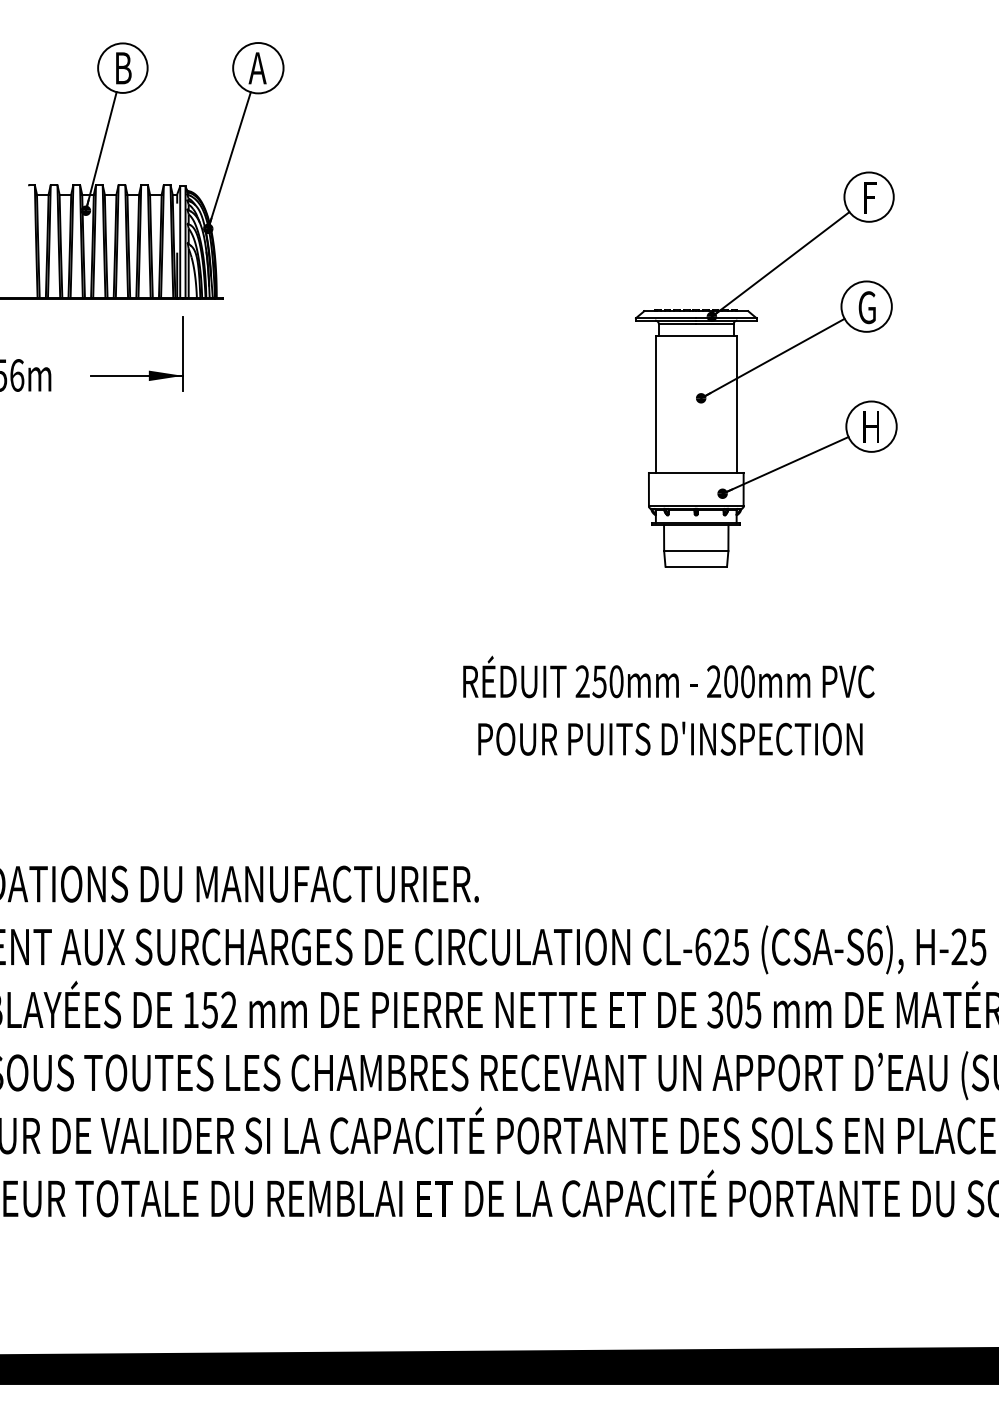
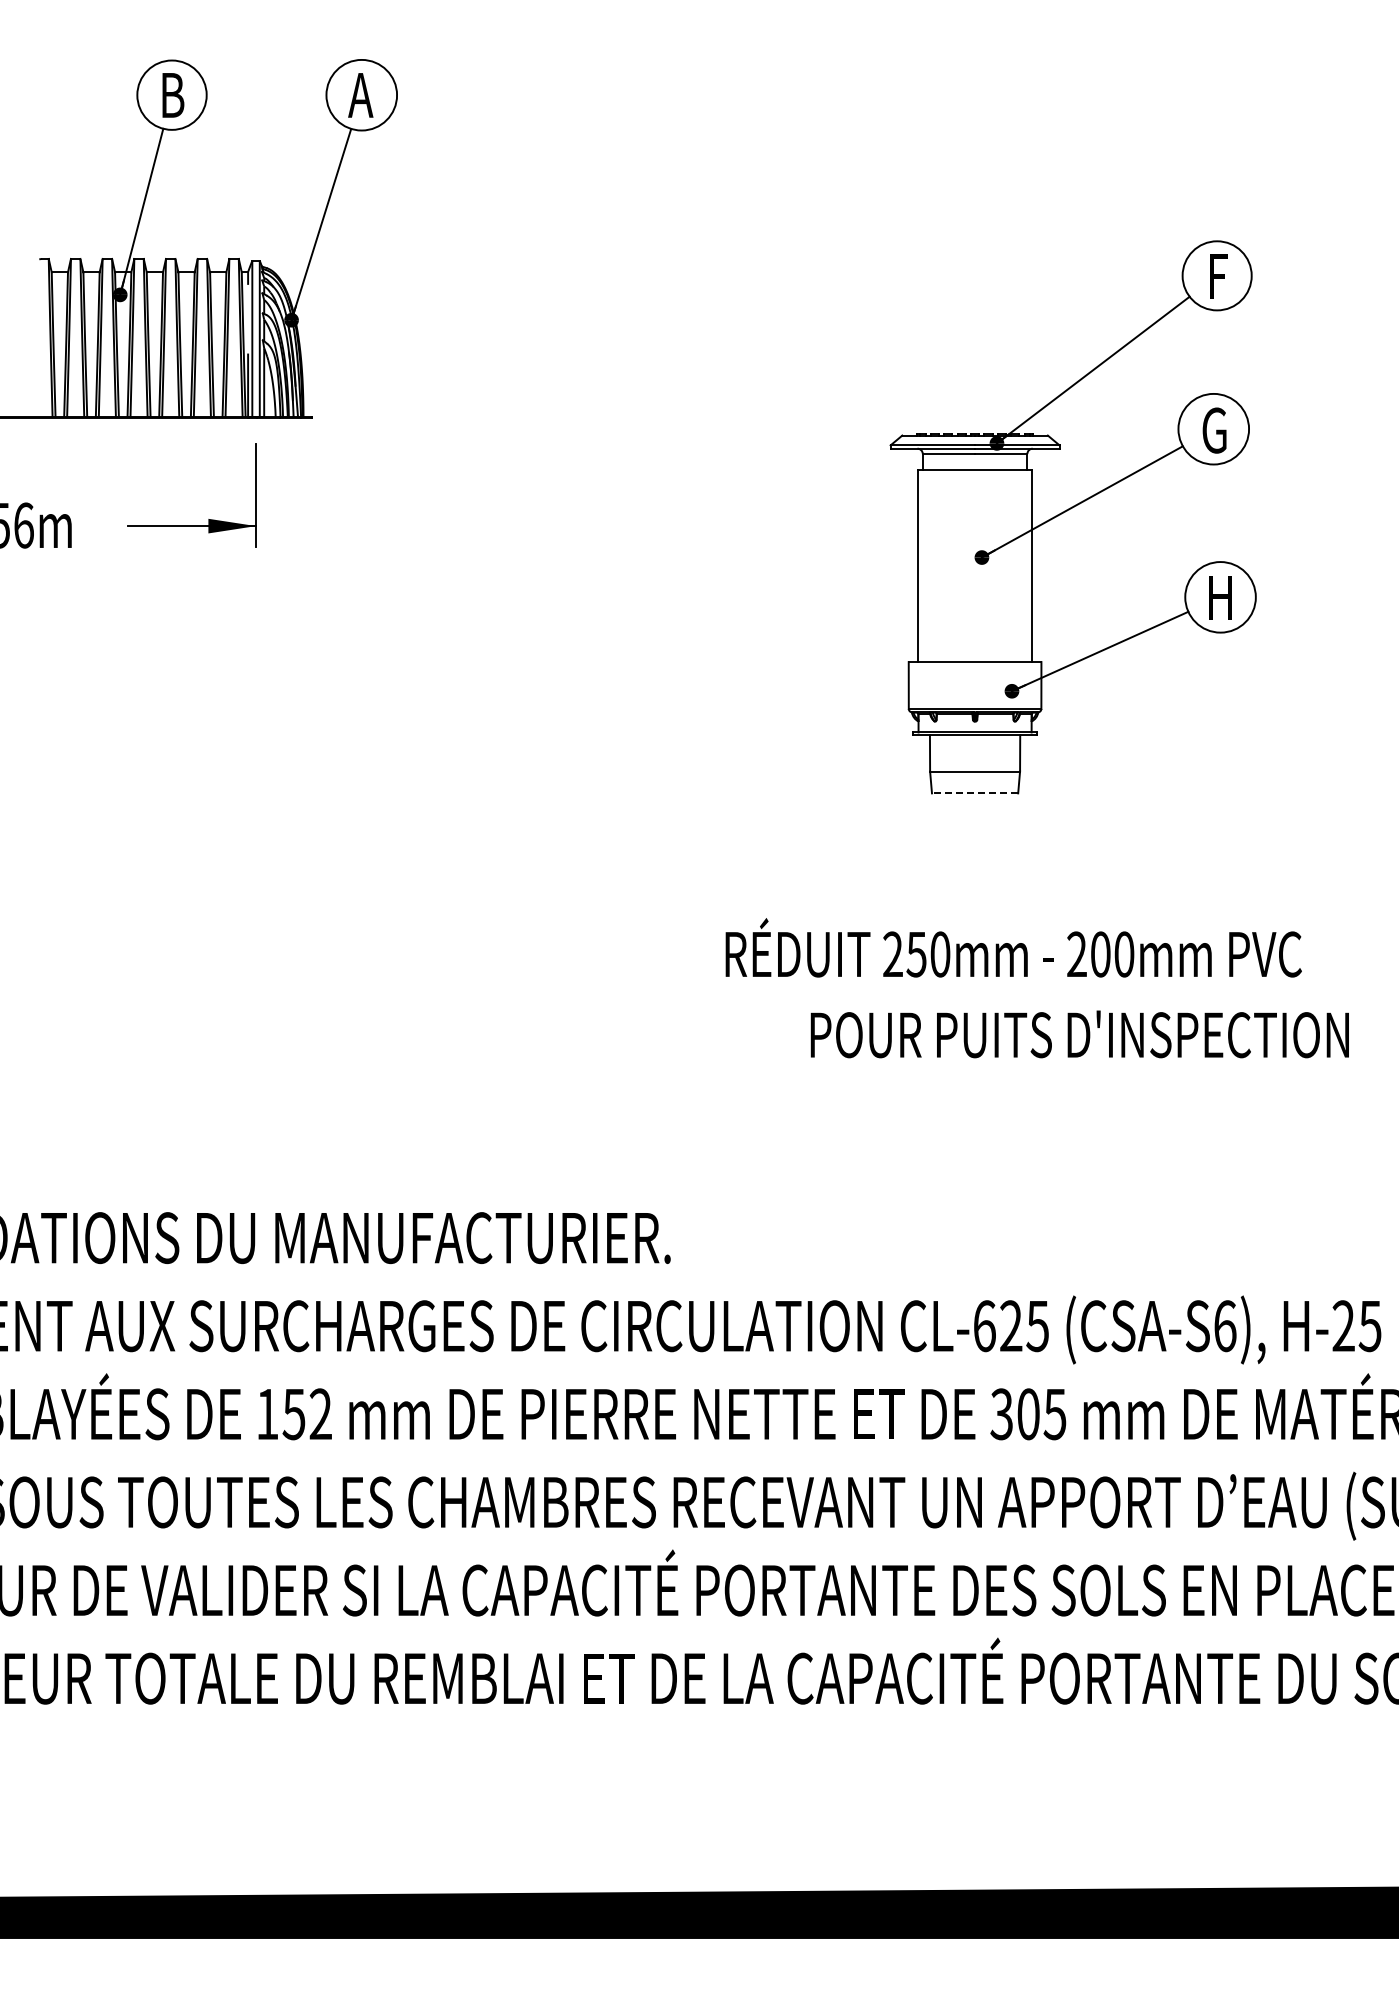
line: (695, 566) -> (974, 793), solid -> dashed
text: (668, 676) -> (1013, 947), moved
text: (670, 738) -> (1079, 1034), moved

